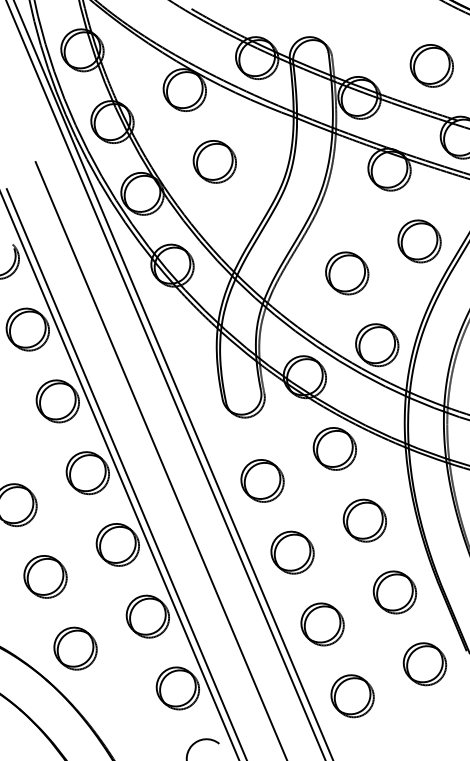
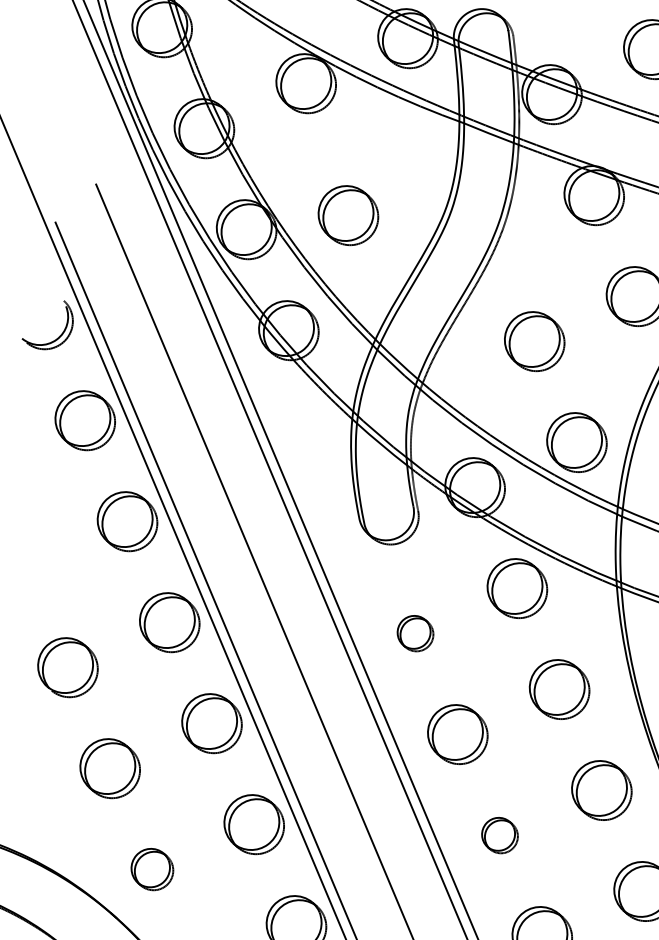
part: (214, 161) -> (347, 215), moved
part: (262, 480) -> (415, 632), size x0.6
part: (322, 624) -> (499, 835), size x0.6
part: (75, 648) -> (152, 869), size x0.7

